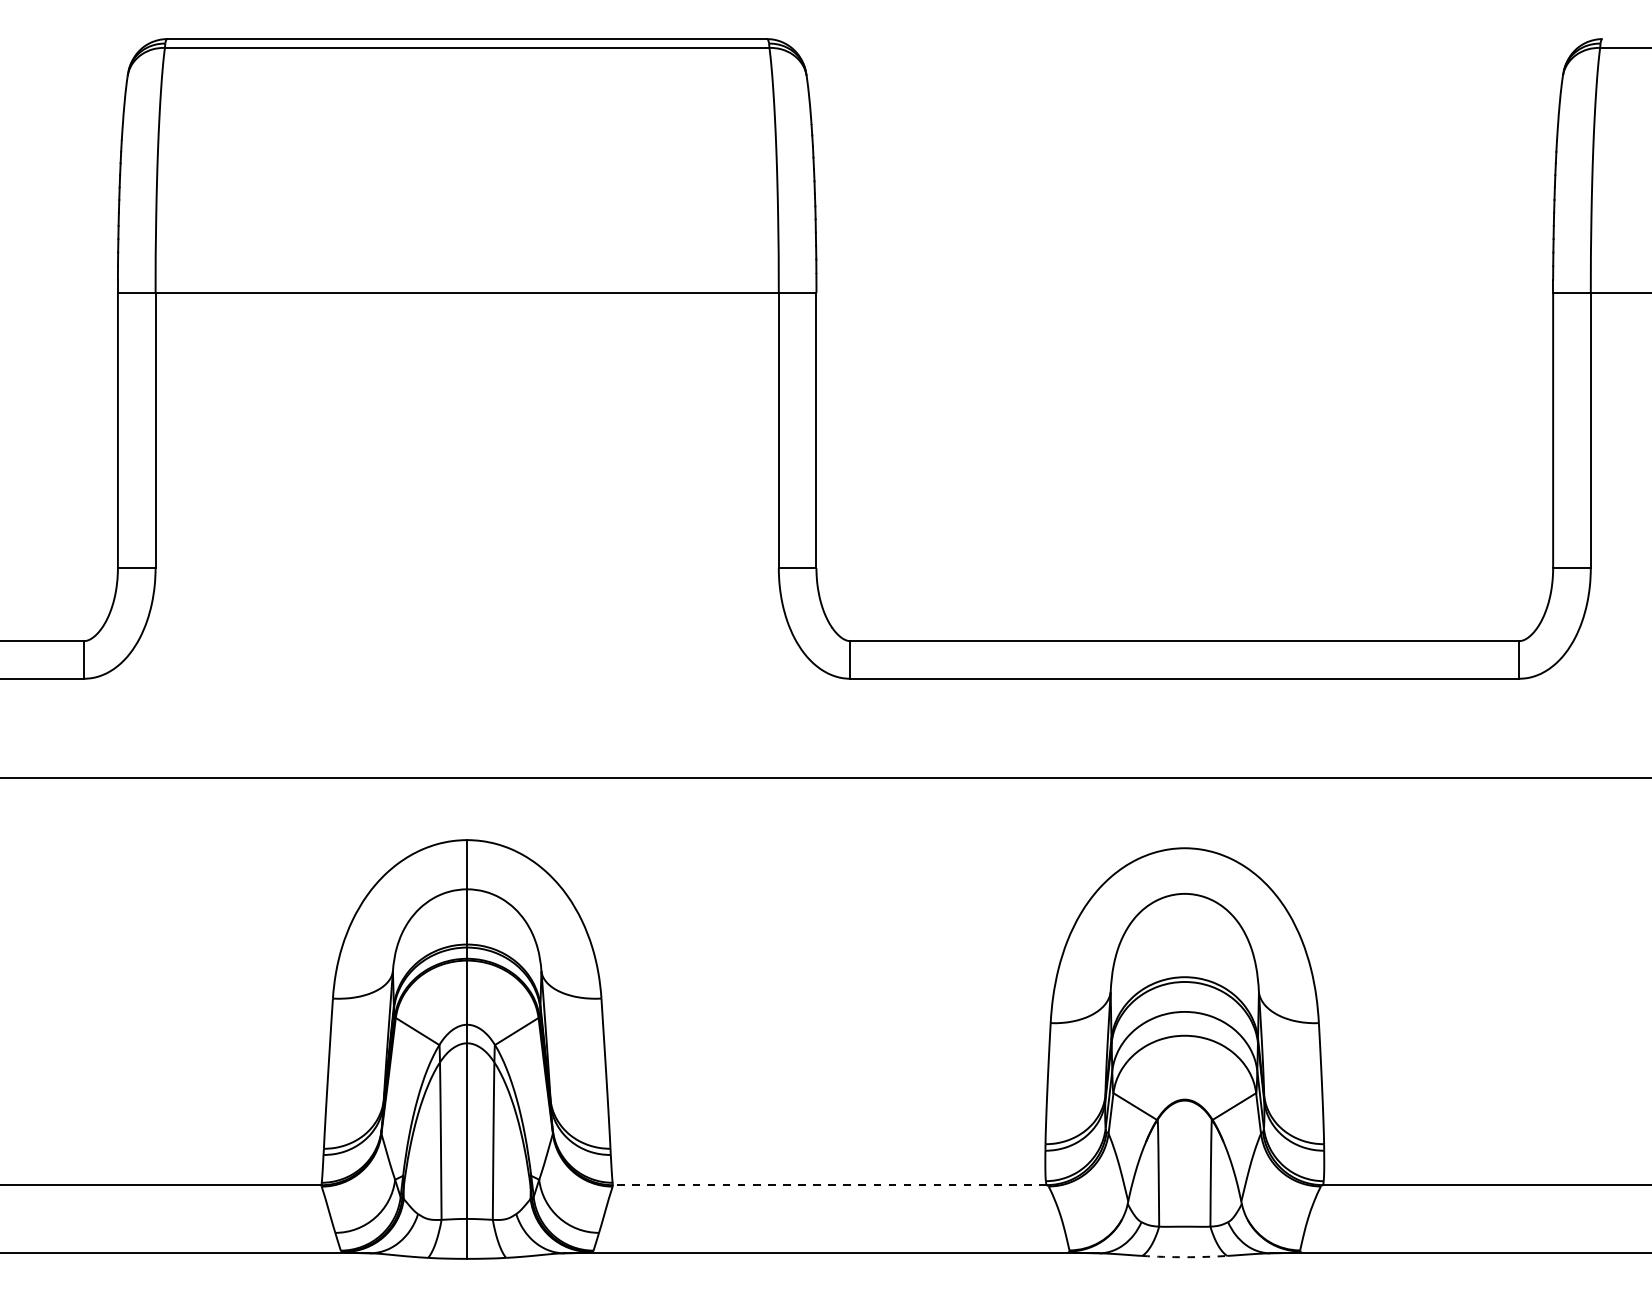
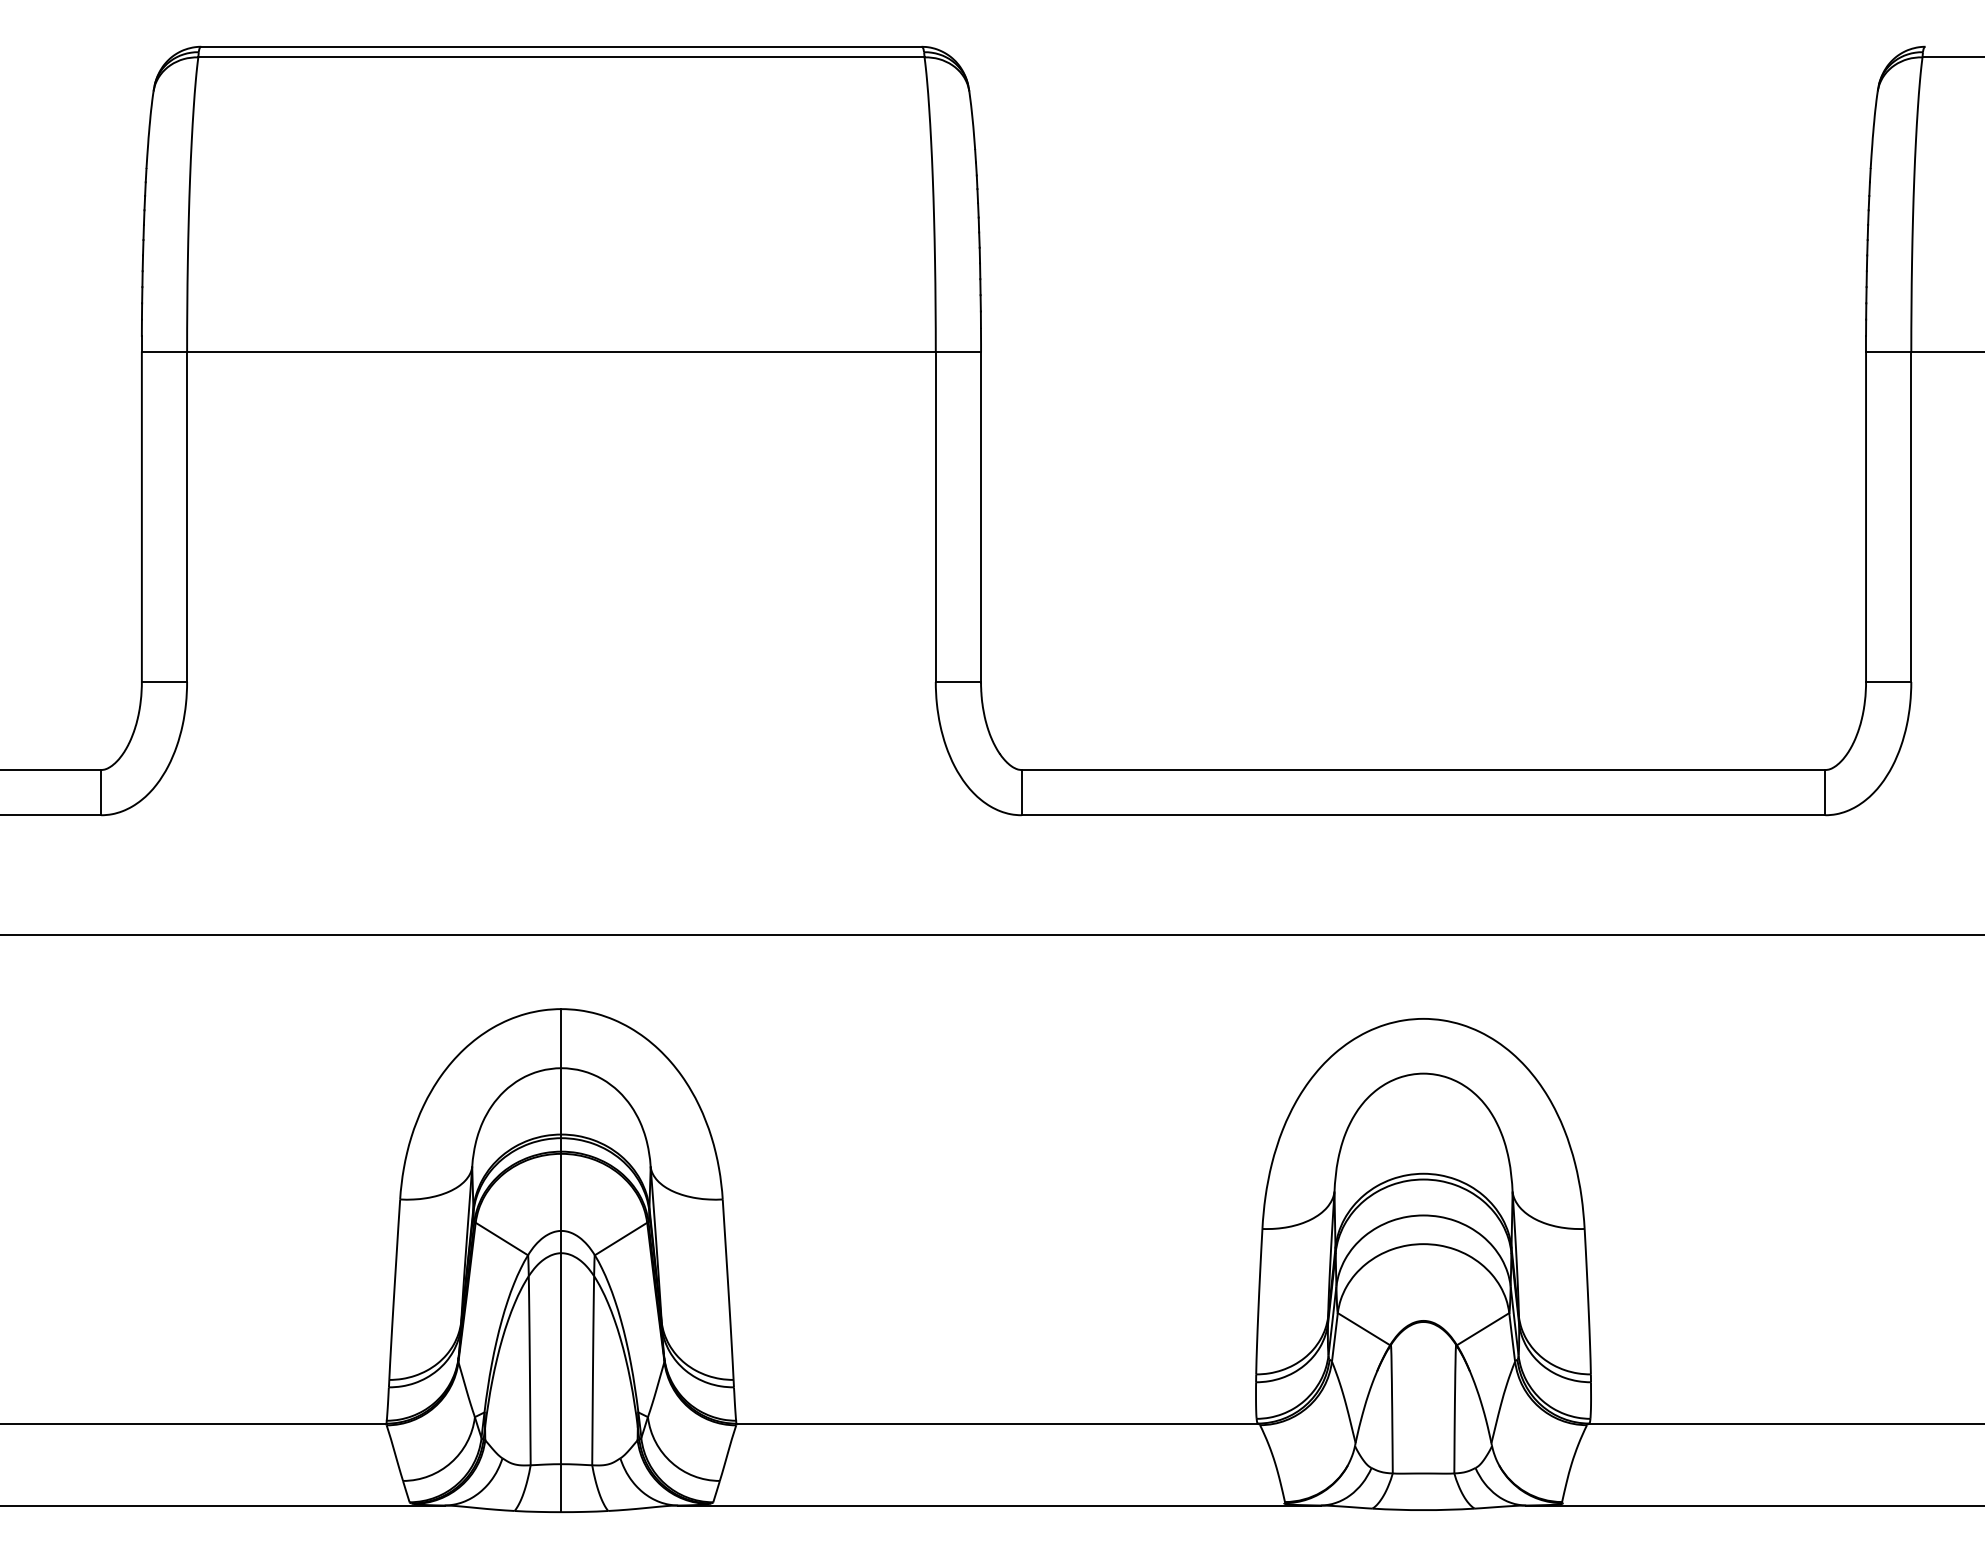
line: (830, 1185) -> (997, 1423), dashed -> solid
arc: (1184, 1257) -> (1423, 1510), dashed -> solid

